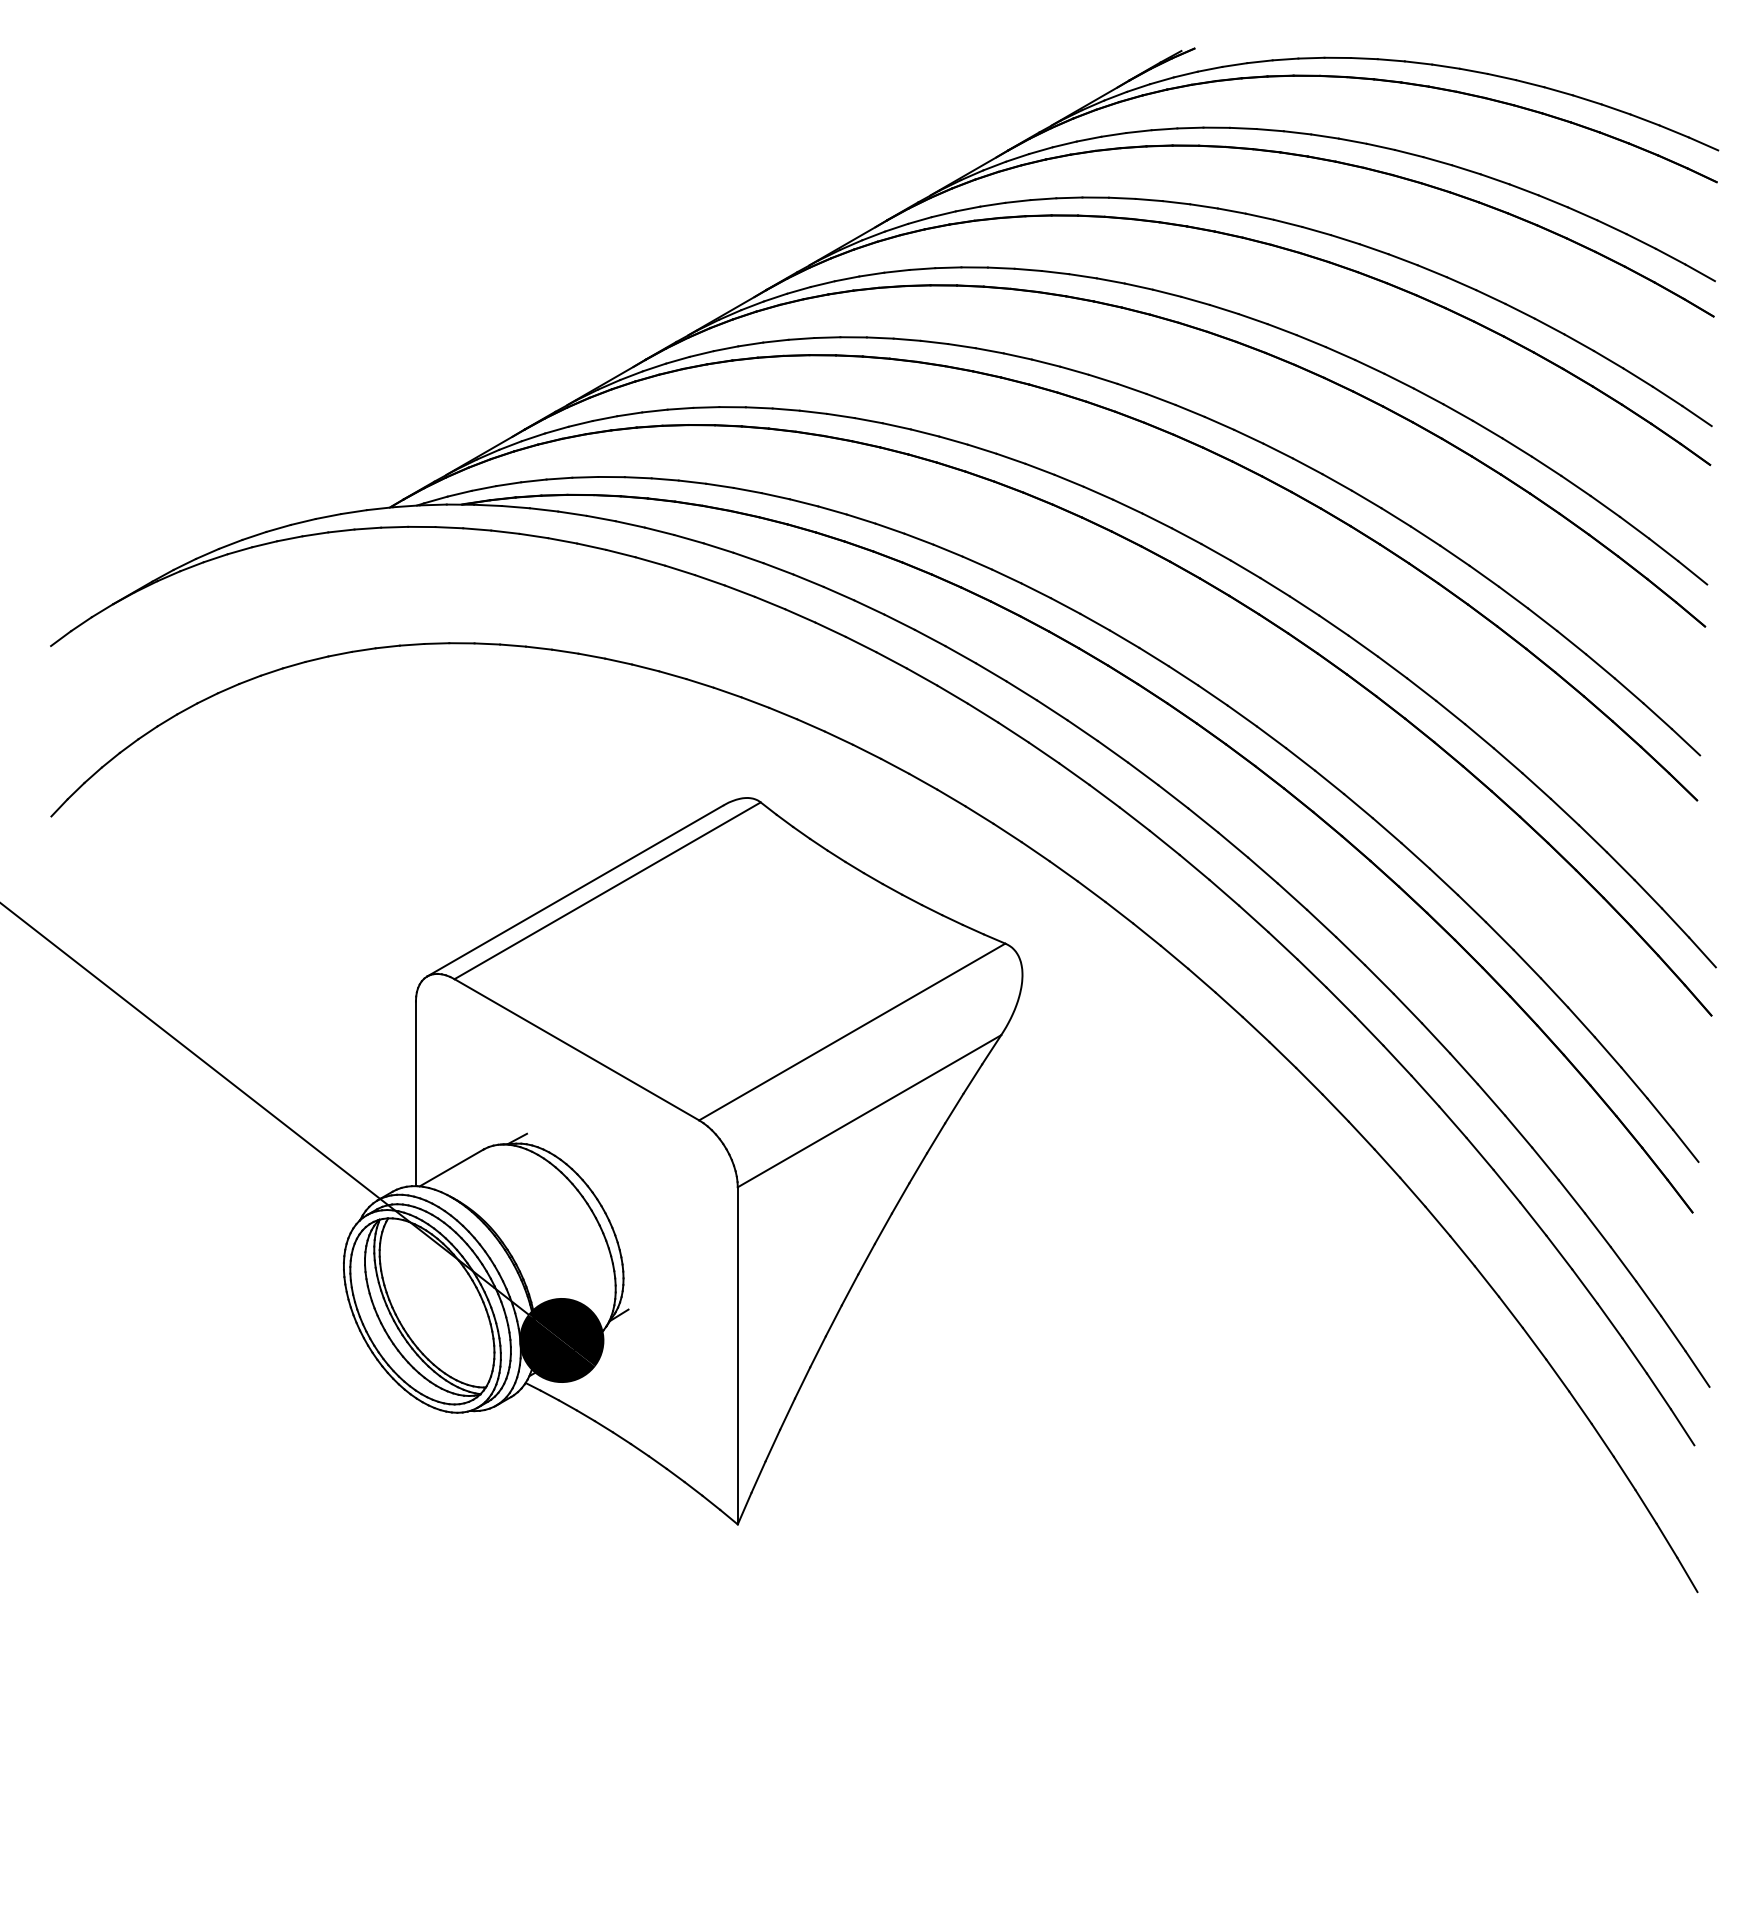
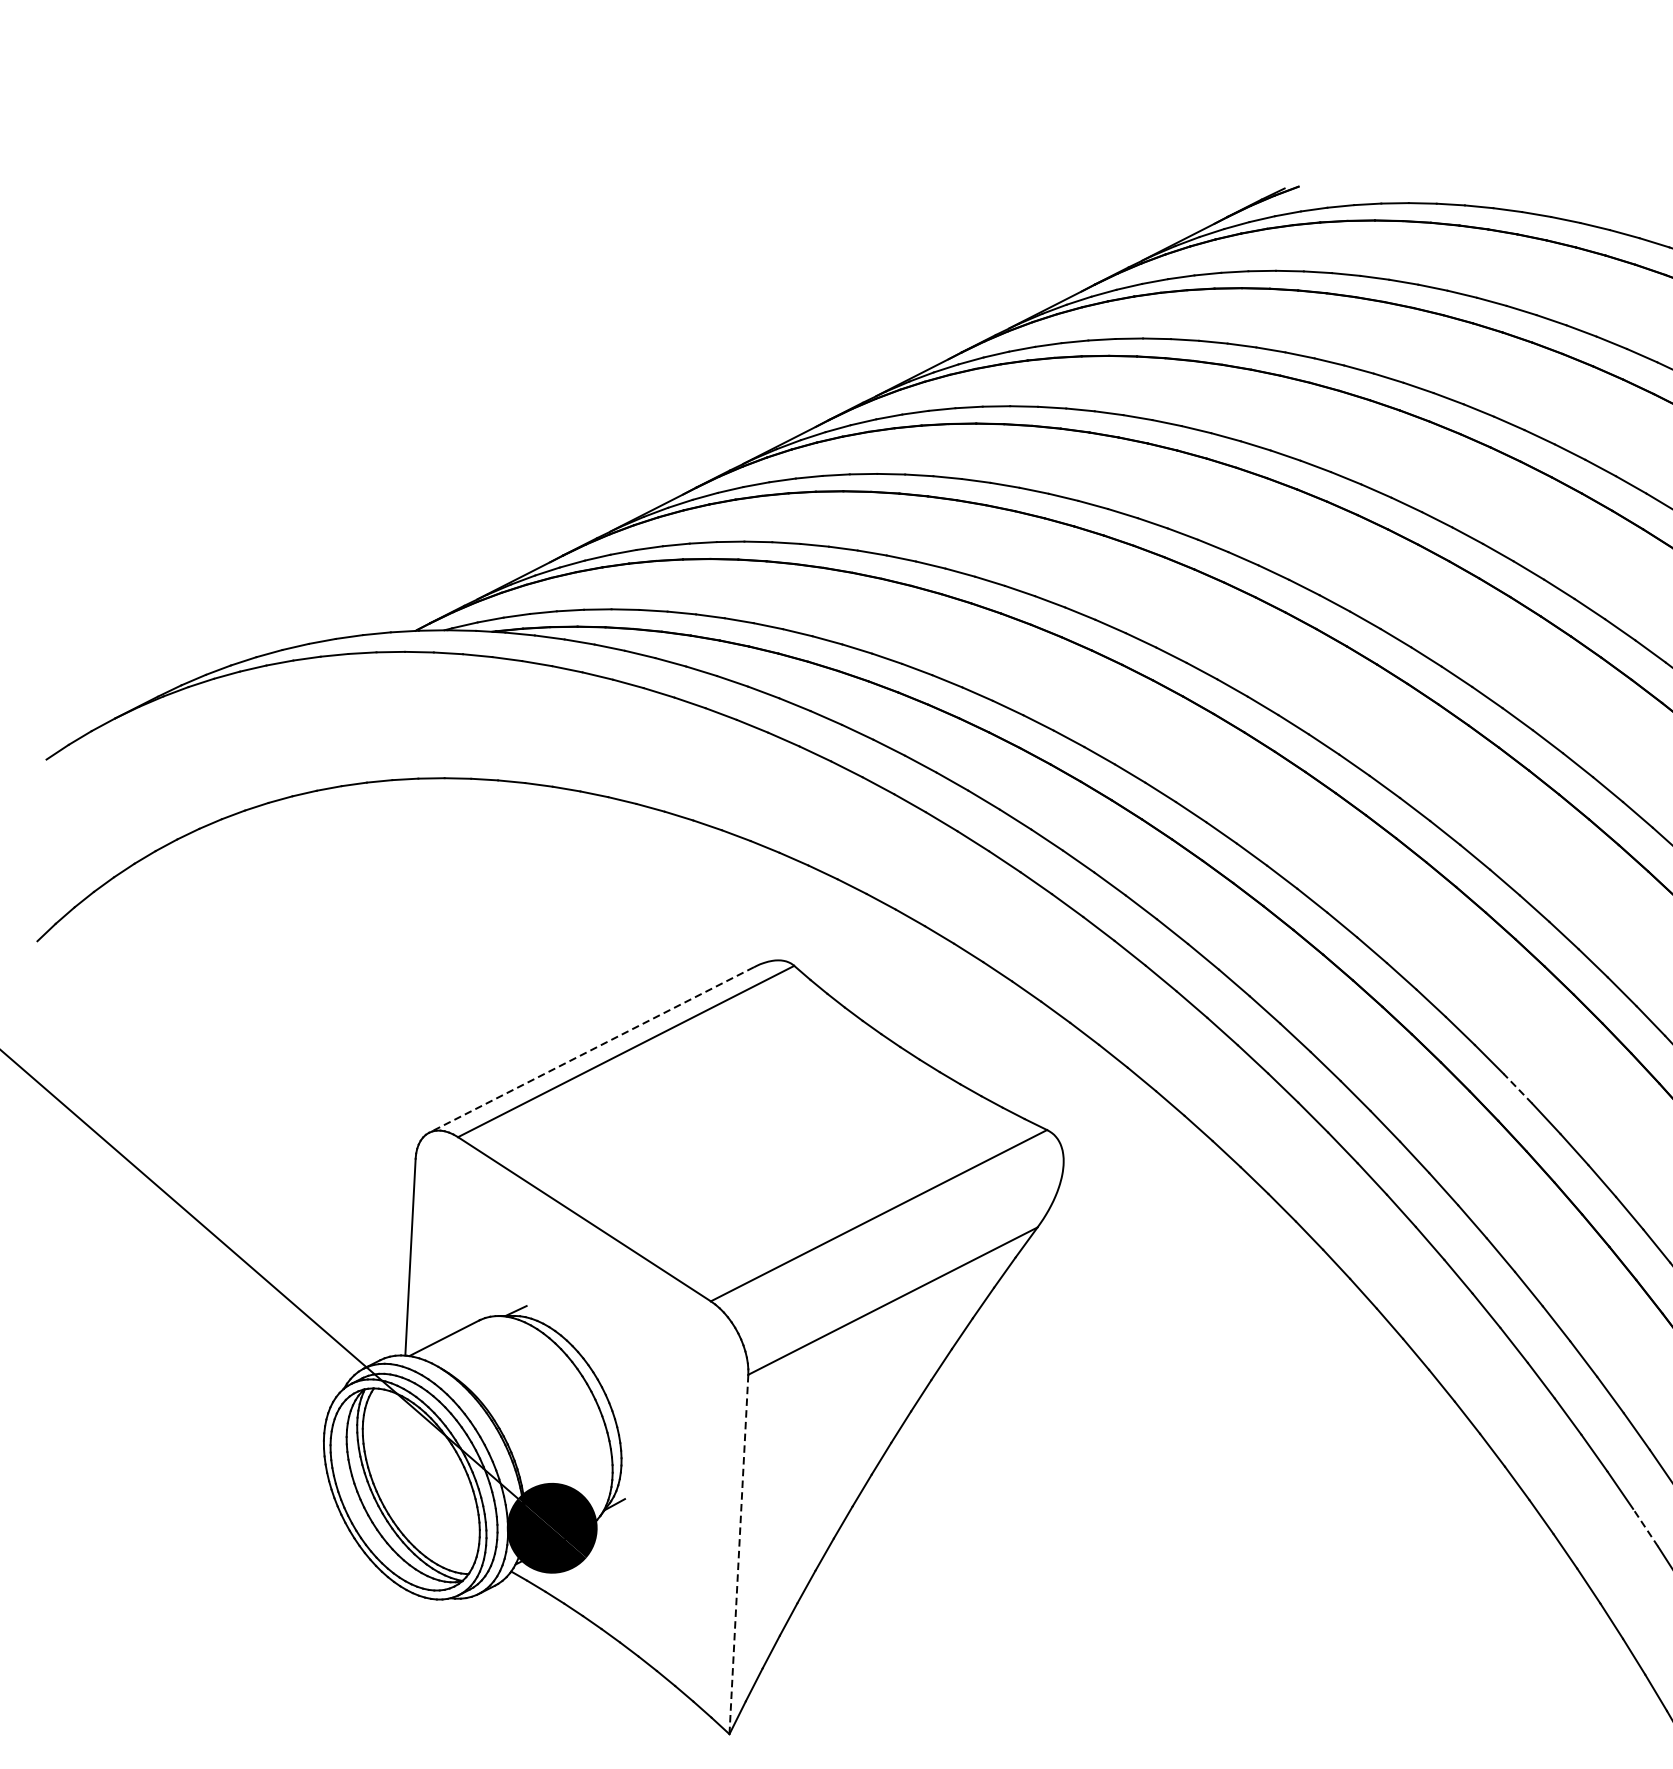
line: (1443, 881) -> (1517, 1088), solid -> dashed
line: (575, 891) -> (591, 1050), solid -> dashed
line: (1584, 1286) -> (1645, 1527), solid -> dashed
line: (737, 1355) -> (738, 1554), solid -> dashed

